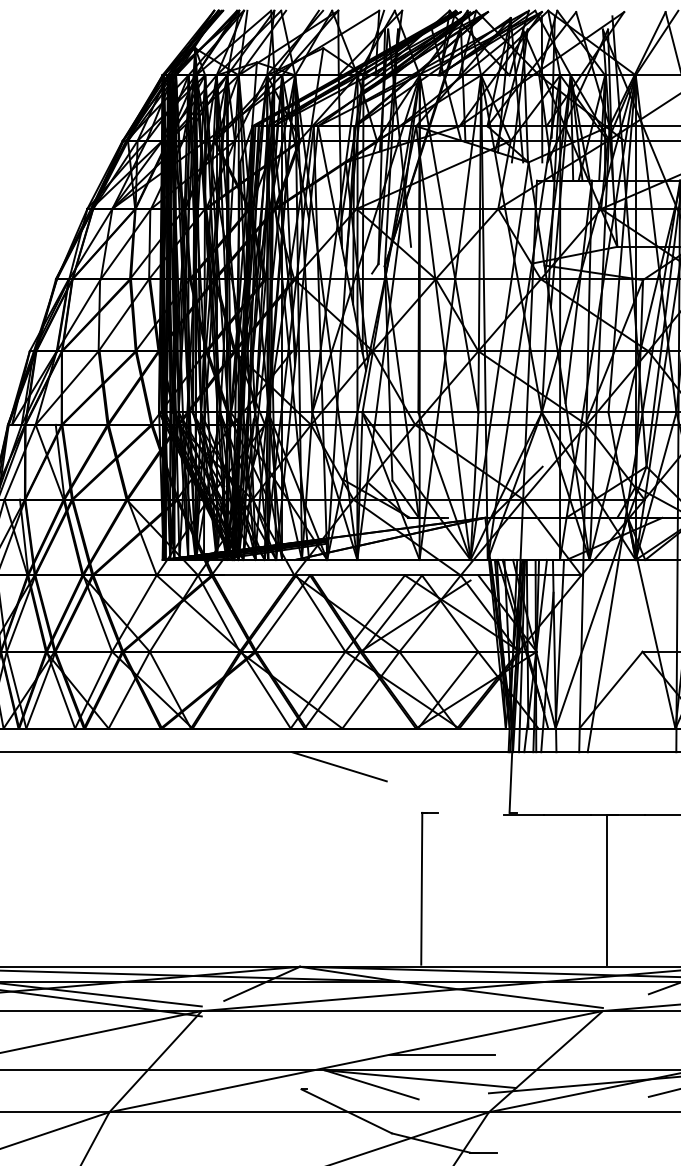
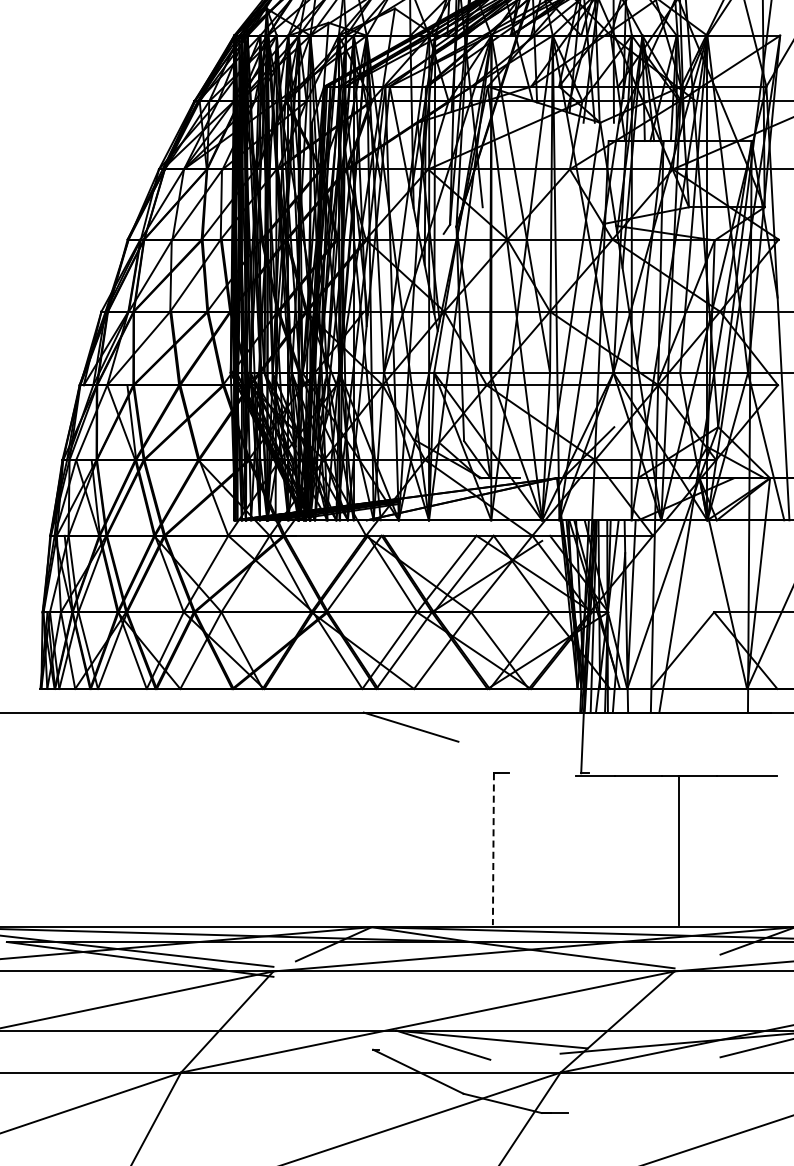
line: (421, 889) -> (493, 849), solid -> dashed
line: (441, 1055) -> (513, 1015), removed

